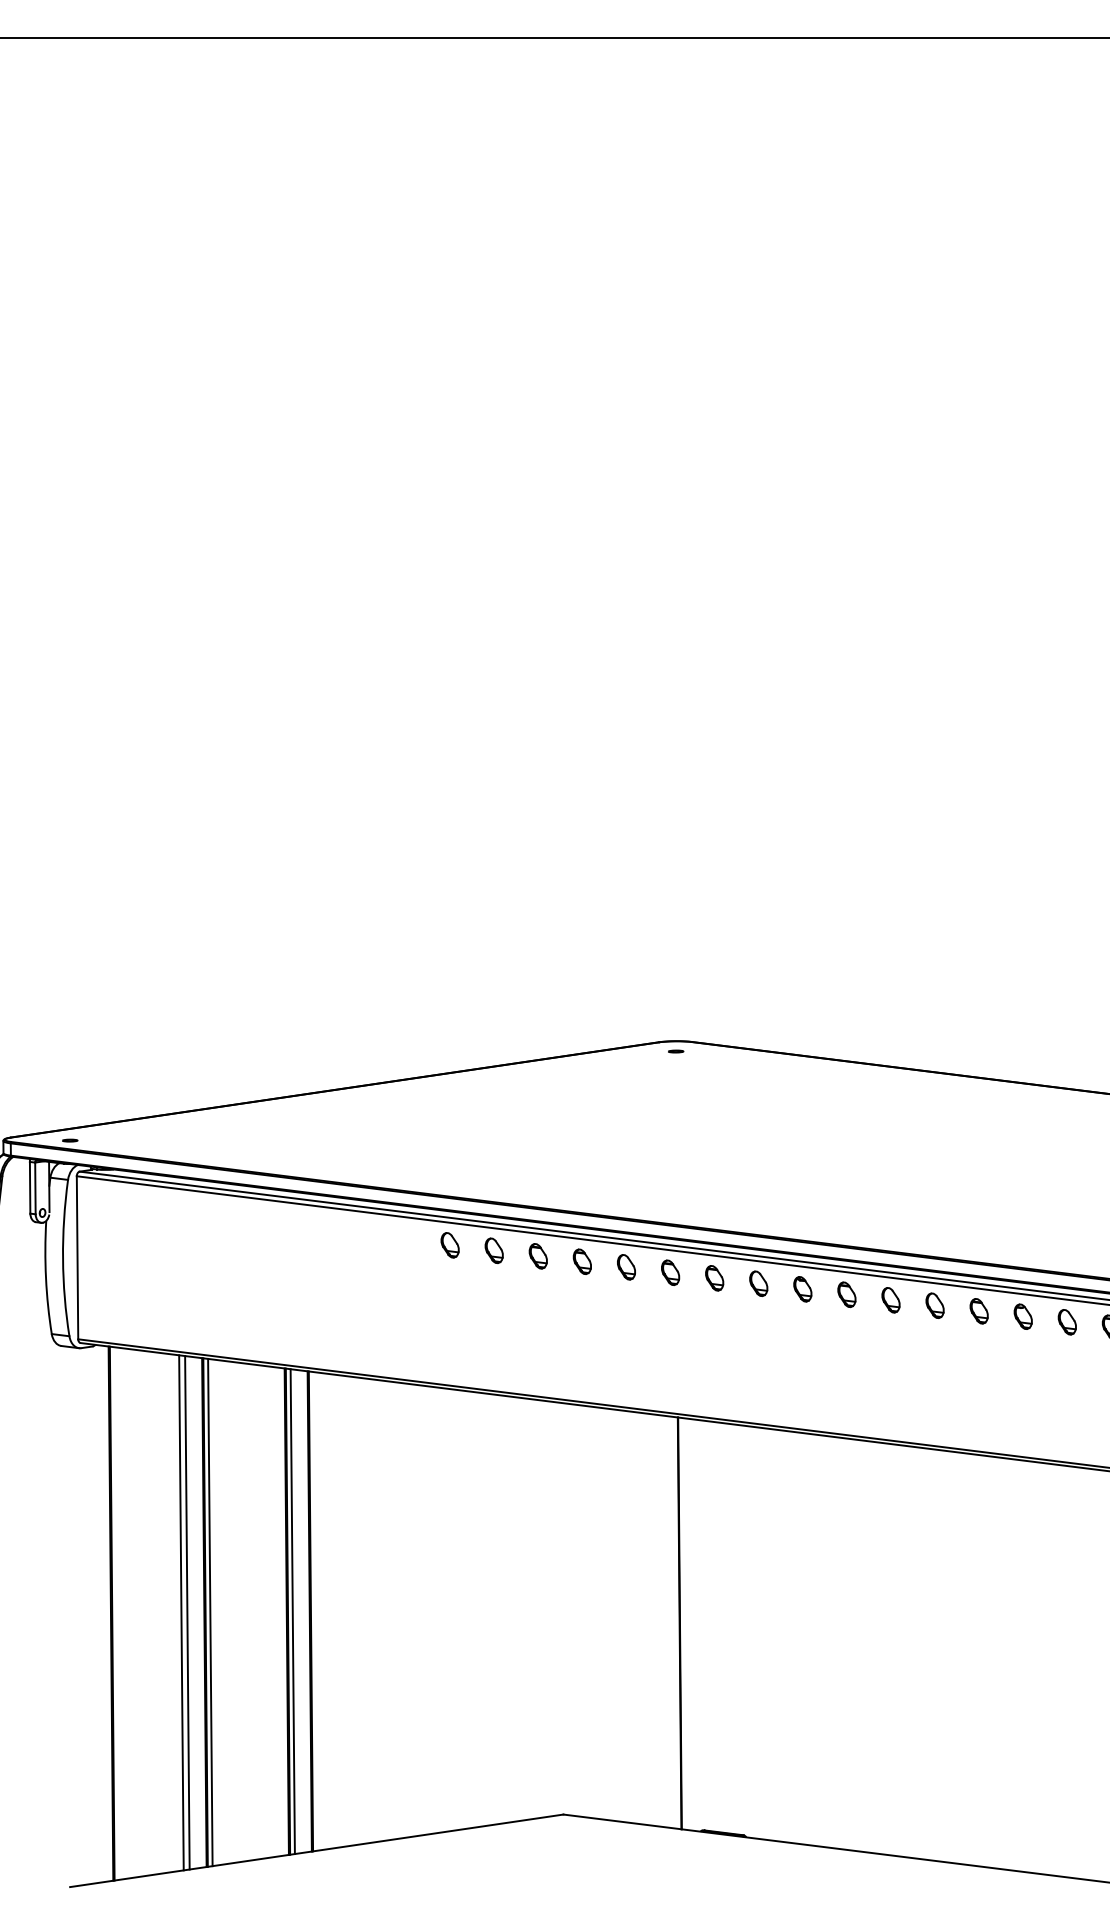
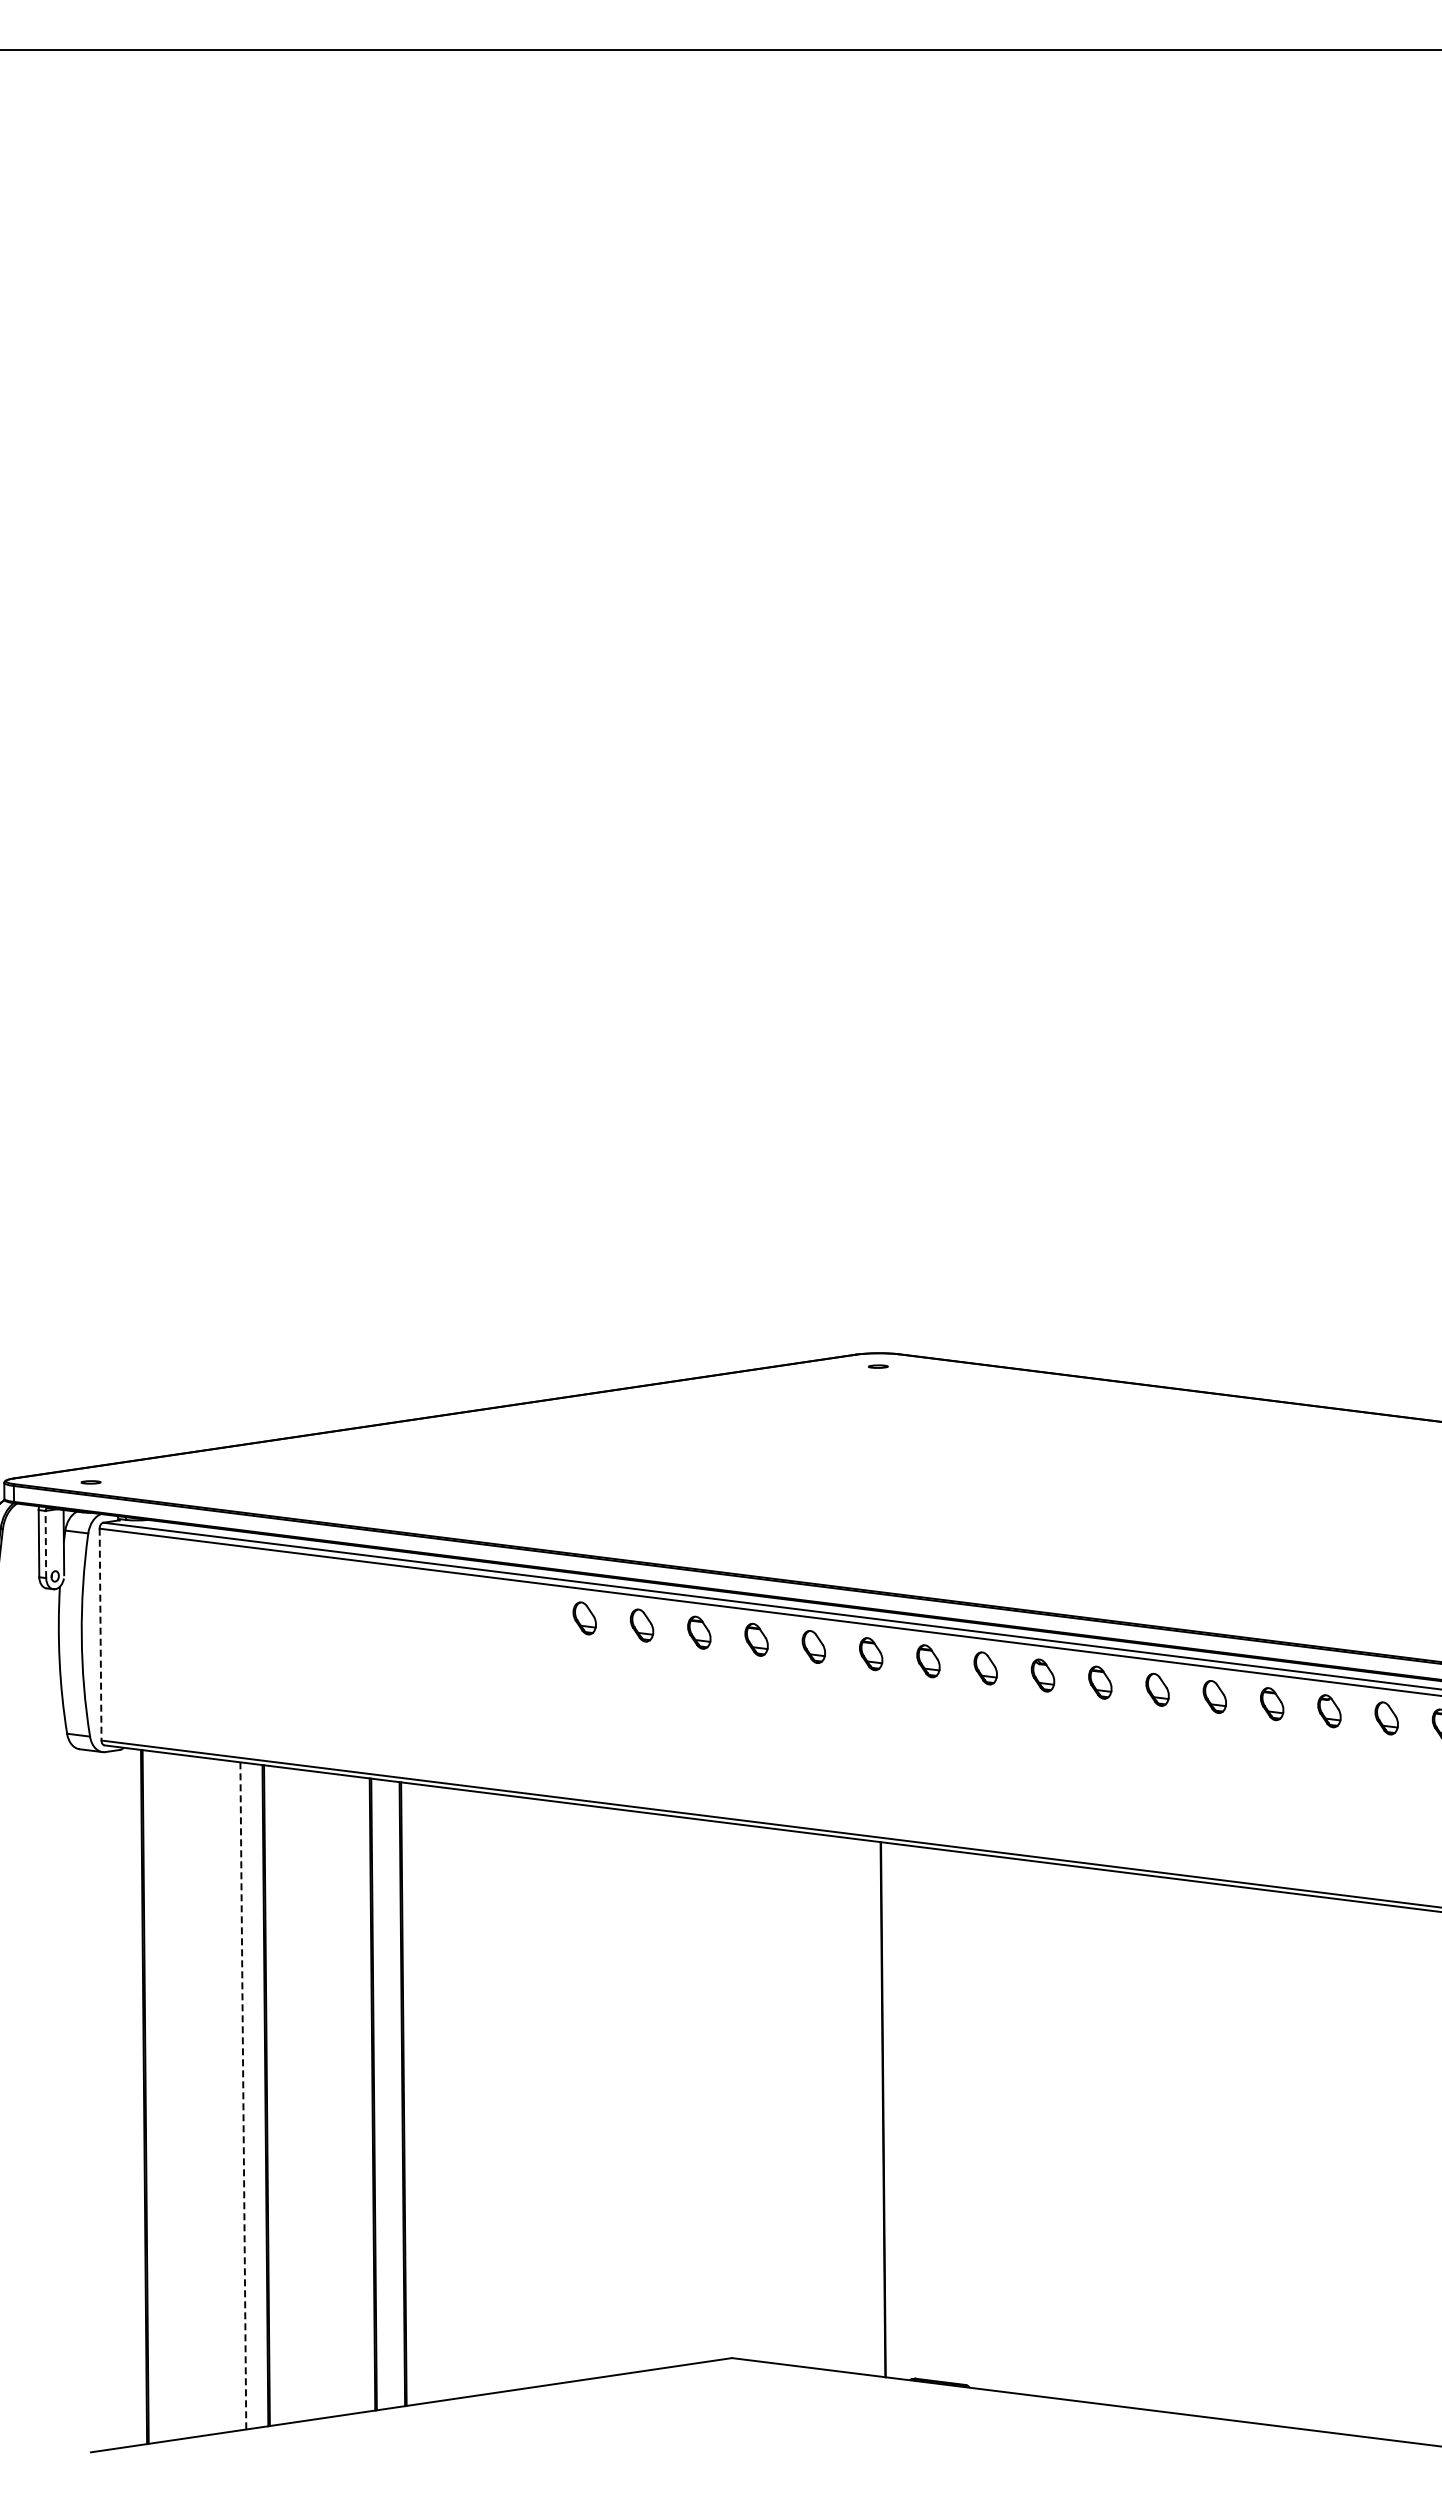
line: (35, 1188) -> (45, 1544), solid -> dashed
line: (77, 1257) -> (100, 1634), solid -> dashed
line: (292, 1611) -> (380, 2094), removed
line: (181, 1612) -> (235, 2095), removed
line: (187, 1612) -> (243, 2095), solid -> dashed
line: (210, 1612) -> (273, 2095), removed

